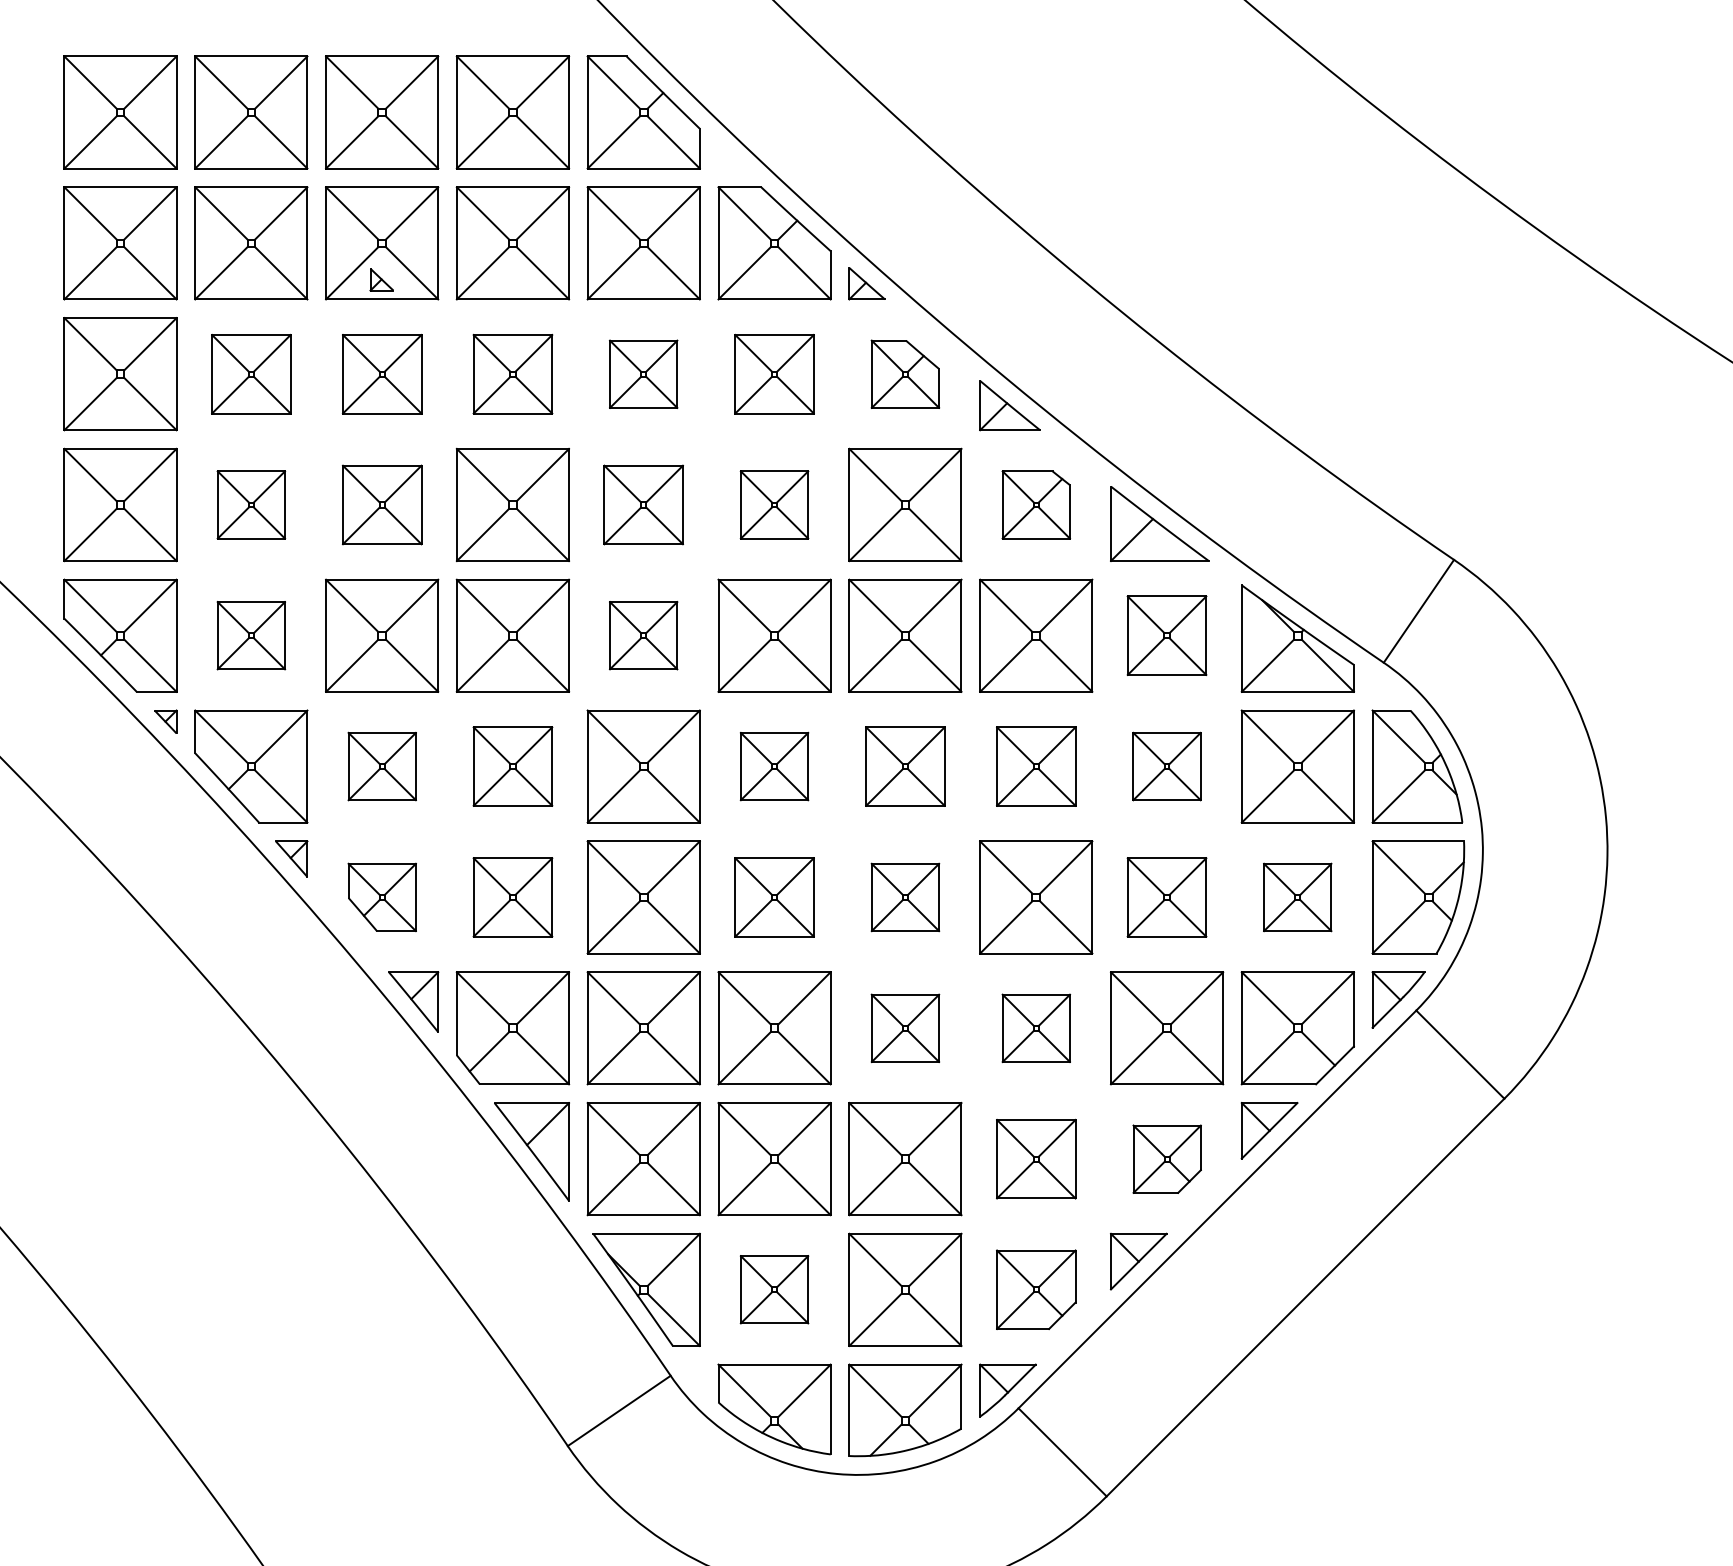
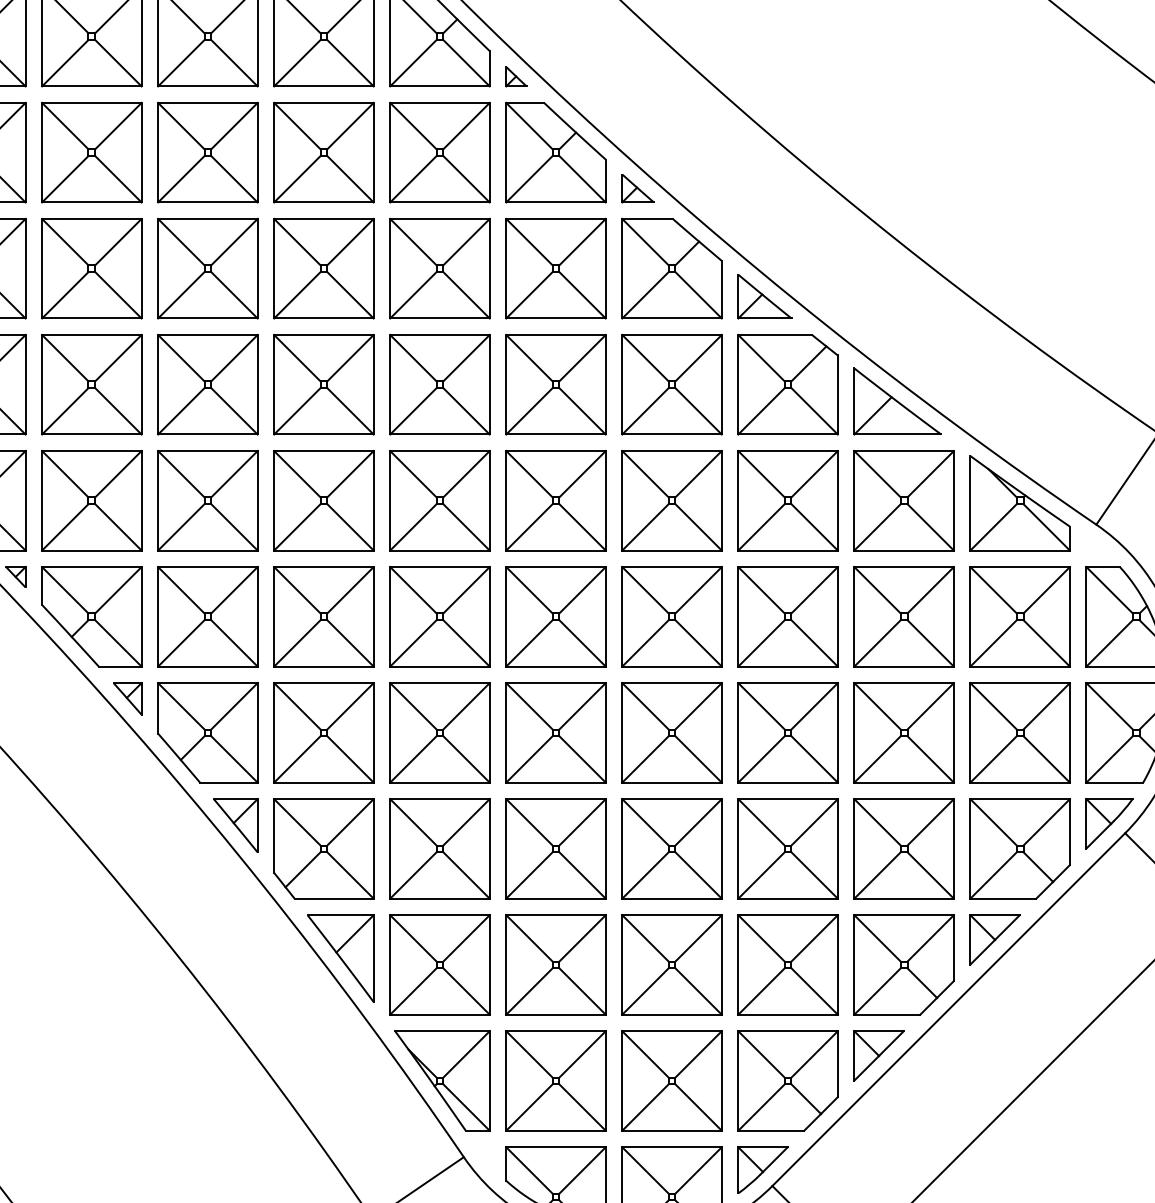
part: (381, 279) -> (516, 76), moved
part: (251, 374) -> (92, 269), size x1.43
part: (382, 374) -> (208, 269), size x1.43
part: (512, 374) -> (323, 269), size x1.43
part: (643, 374) -> (439, 269), size x1.67
part: (774, 374) -> (555, 269), size x1.43
part: (905, 374) -> (672, 269), size x1.67
part: (251, 504) -> (92, 384), size x1.67
part: (382, 504) -> (208, 384), size x1.43
part: (643, 504) -> (439, 384), size x1.43
part: (774, 504) -> (555, 384), size x1.67
part: (1036, 504) -> (788, 384), size x1.67
part: (251, 635) -> (92, 500), size x1.67
part: (643, 635) -> (439, 500), size x1.67
part: (1166, 635) -> (903, 500), size x1.43
part: (382, 766) -> (208, 616), size x1.67
part: (512, 766) -> (323, 616), size x1.43
part: (774, 766) -> (555, 616), size x1.67
part: (905, 766) -> (672, 616), size x1.43
part: (1036, 766) -> (788, 616), size x1.43
part: (1166, 766) -> (903, 616), size x1.67
part: (382, 897) -> (208, 732), size x1.67
part: (512, 897) -> (323, 732), size x1.43
part: (774, 897) -> (555, 732), size x1.43
part: (905, 897) -> (672, 732), size x1.67
part: (1166, 897) -> (903, 732), size x1.43
part: (1297, 897) -> (1019, 732), size x1.67
part: (905, 1028) -> (672, 849), size x1.67
part: (1036, 1028) -> (788, 849), size x1.67
part: (1036, 1159) -> (788, 965), size x1.43
part: (1167, 1159) -> (904, 965), size x1.67
part: (774, 1289) -> (555, 1080), size x1.67
part: (1036, 1289) -> (788, 1080), size x1.43

